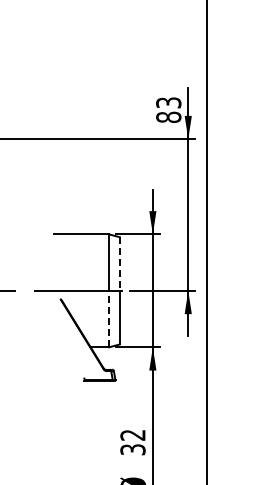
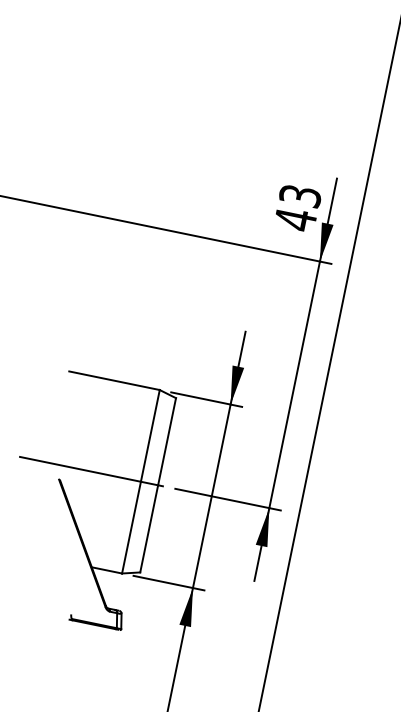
text: (168, 117) -> (295, 219), 83 -> 43
line: (119, 264) -> (166, 442), dashed -> solid
line: (109, 318) -> (132, 526), dashed -> solid

